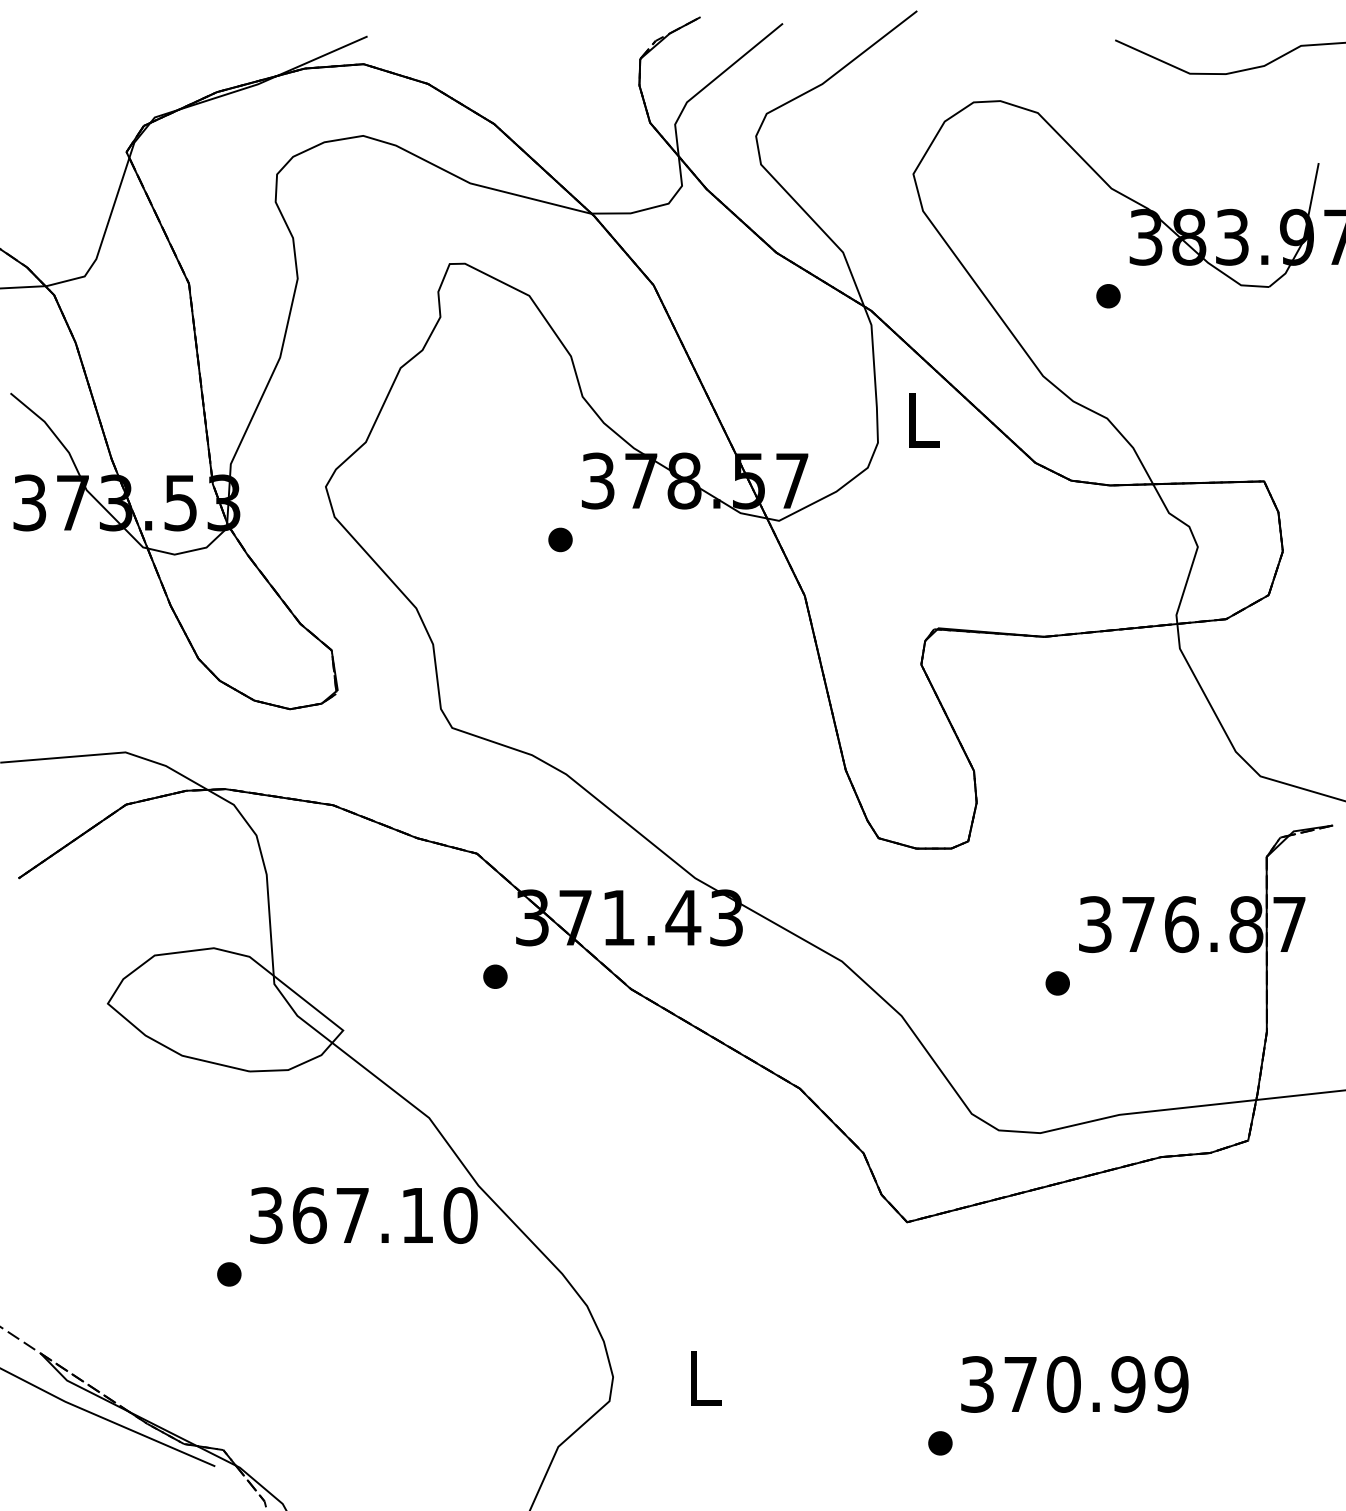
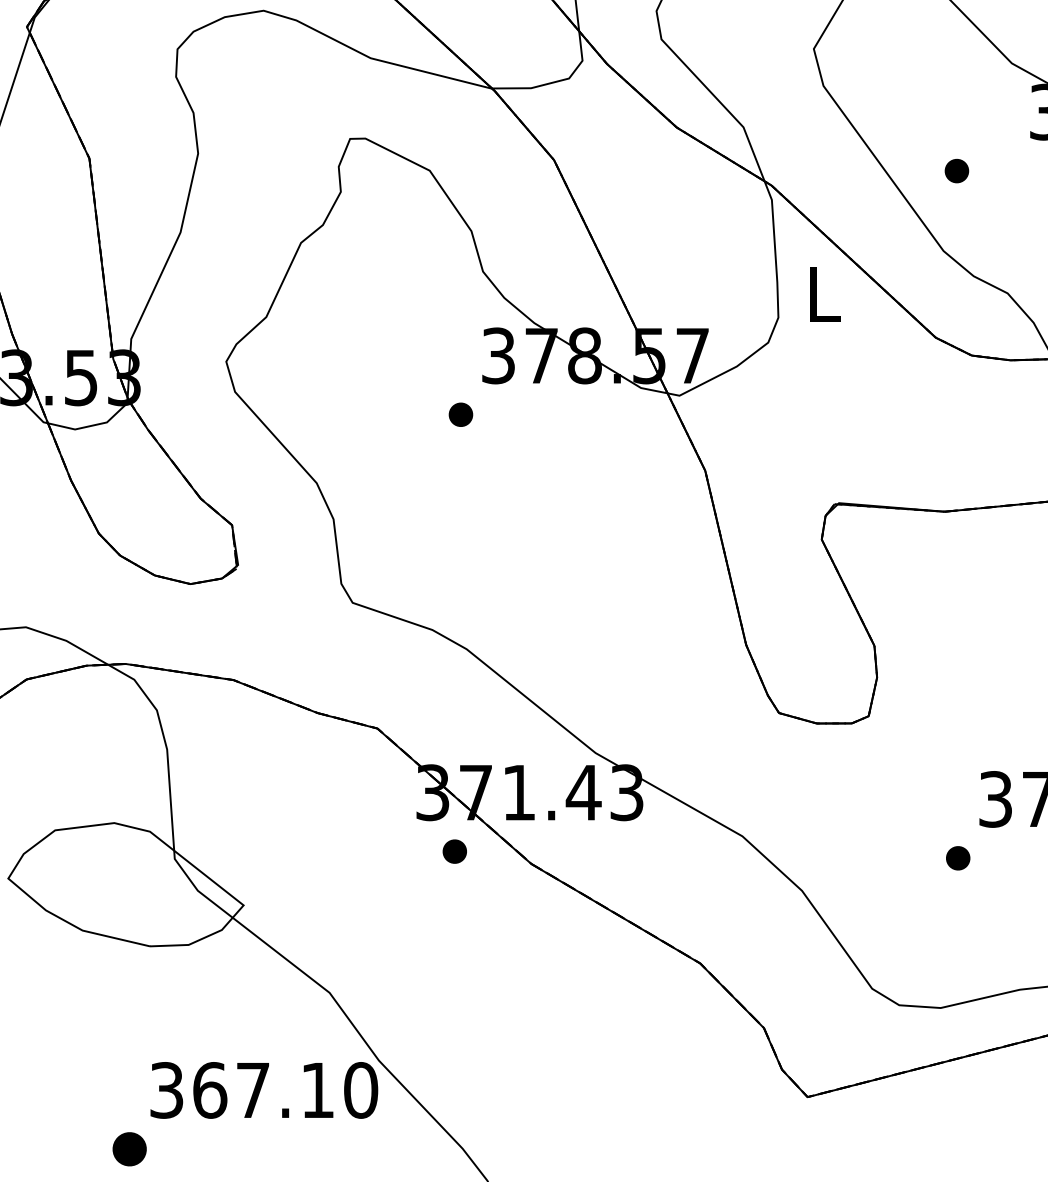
part: (1108, 296) -> (956, 171), moved
part: (495, 976) -> (454, 851), moved
part: (229, 1274) -> (129, 1149), size x1.4

